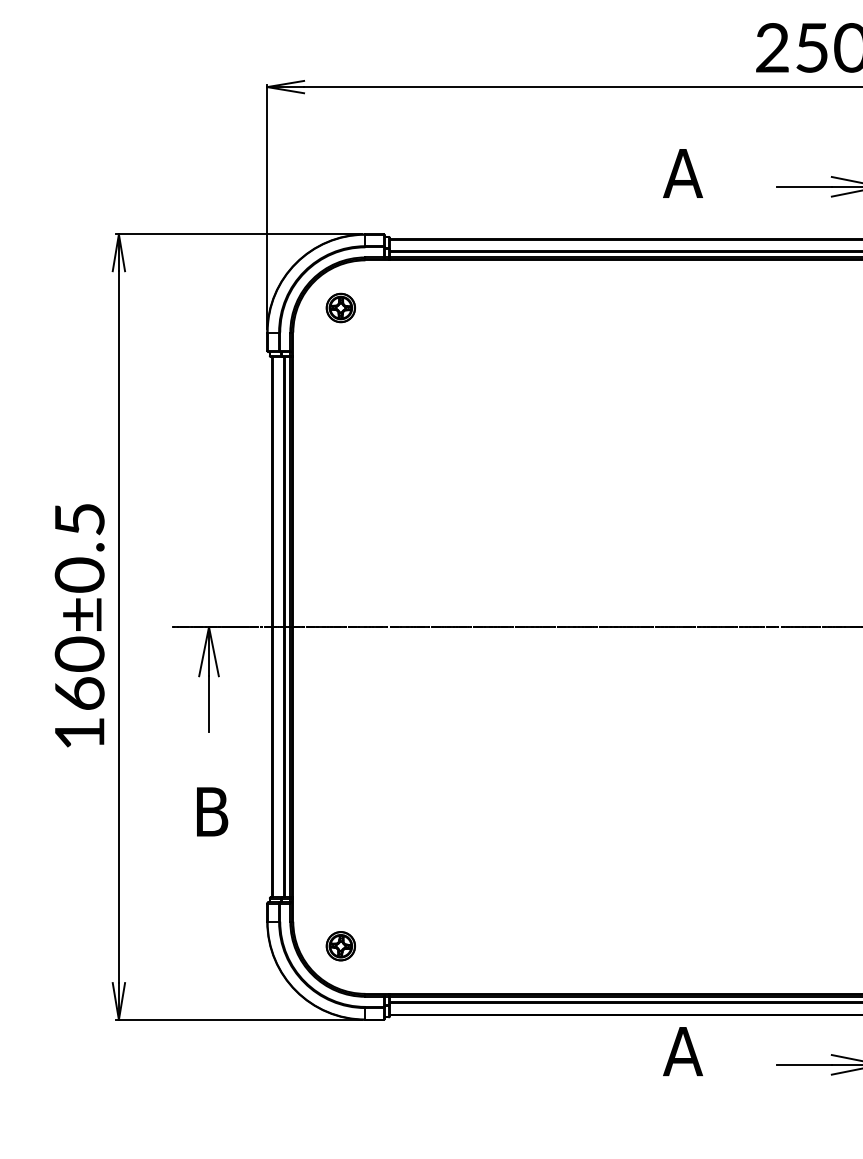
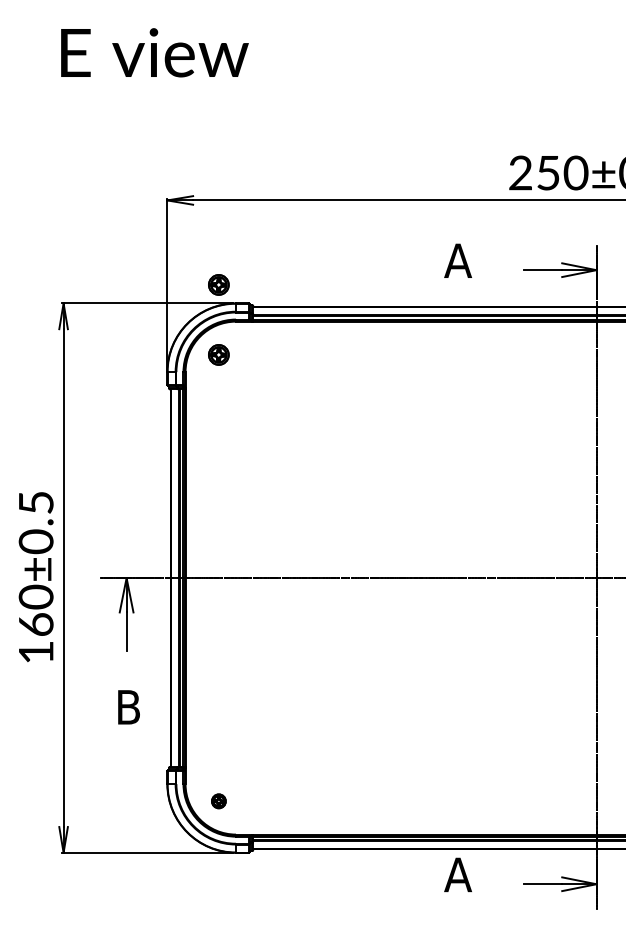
part: (340, 207) -> (218, 284), added
part: (340, 946) -> (218, 801), size x0.7

